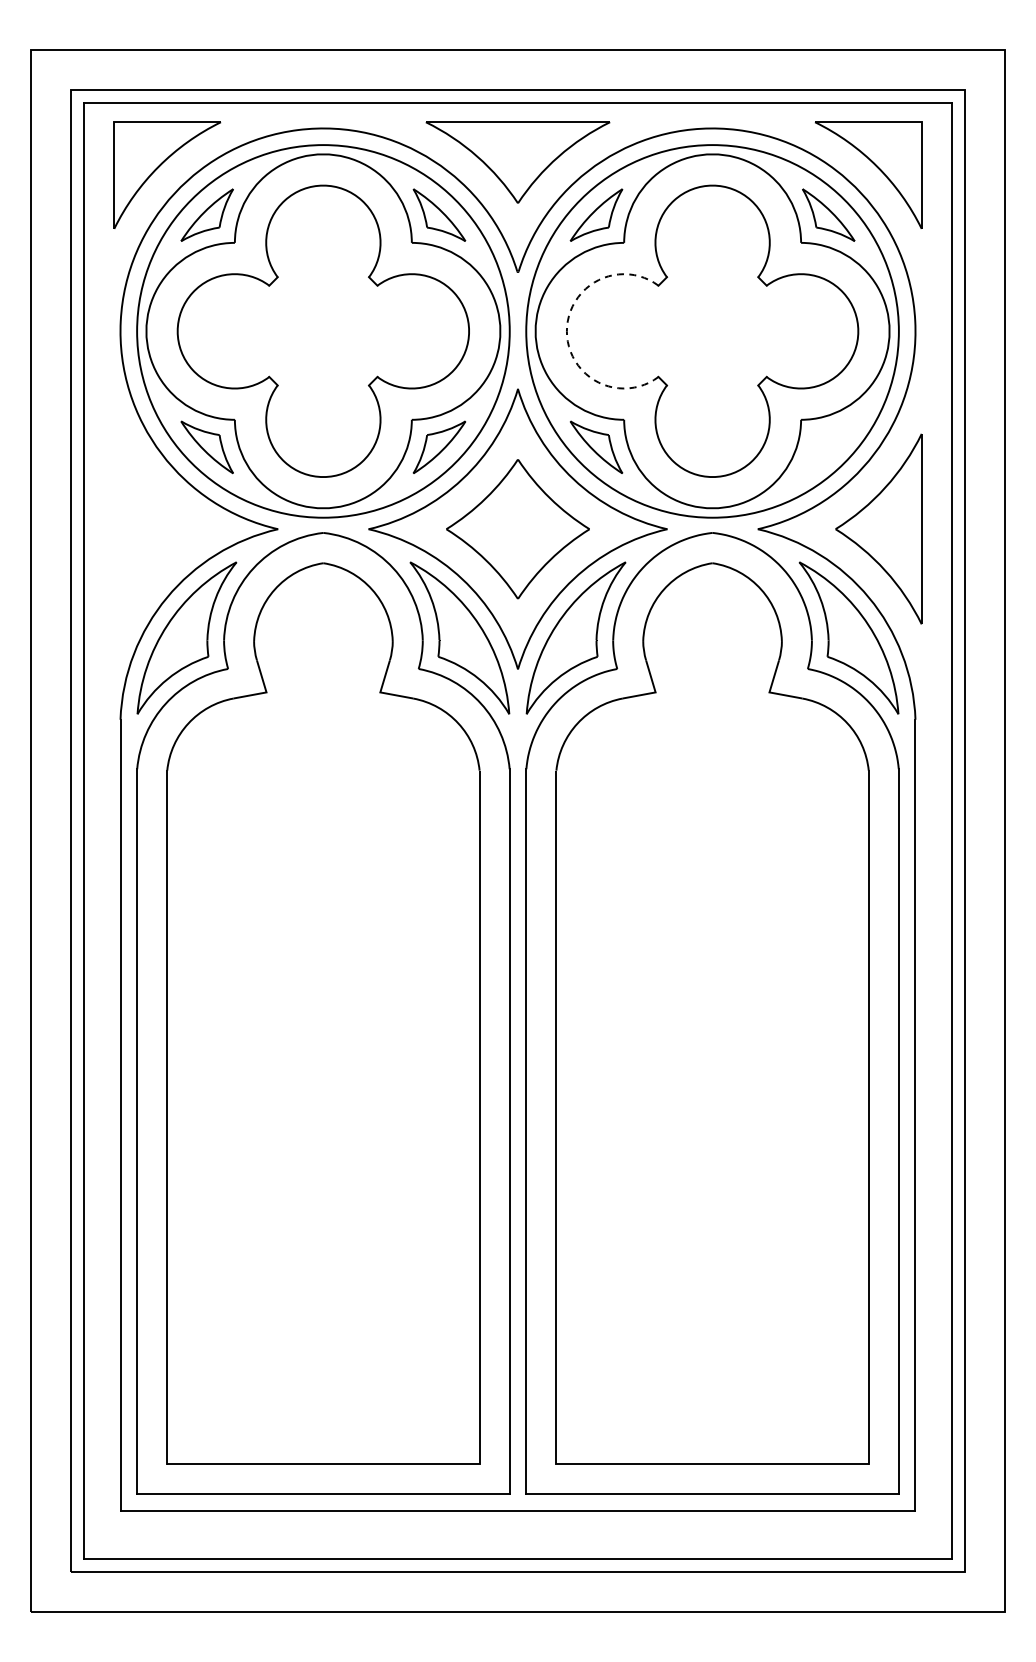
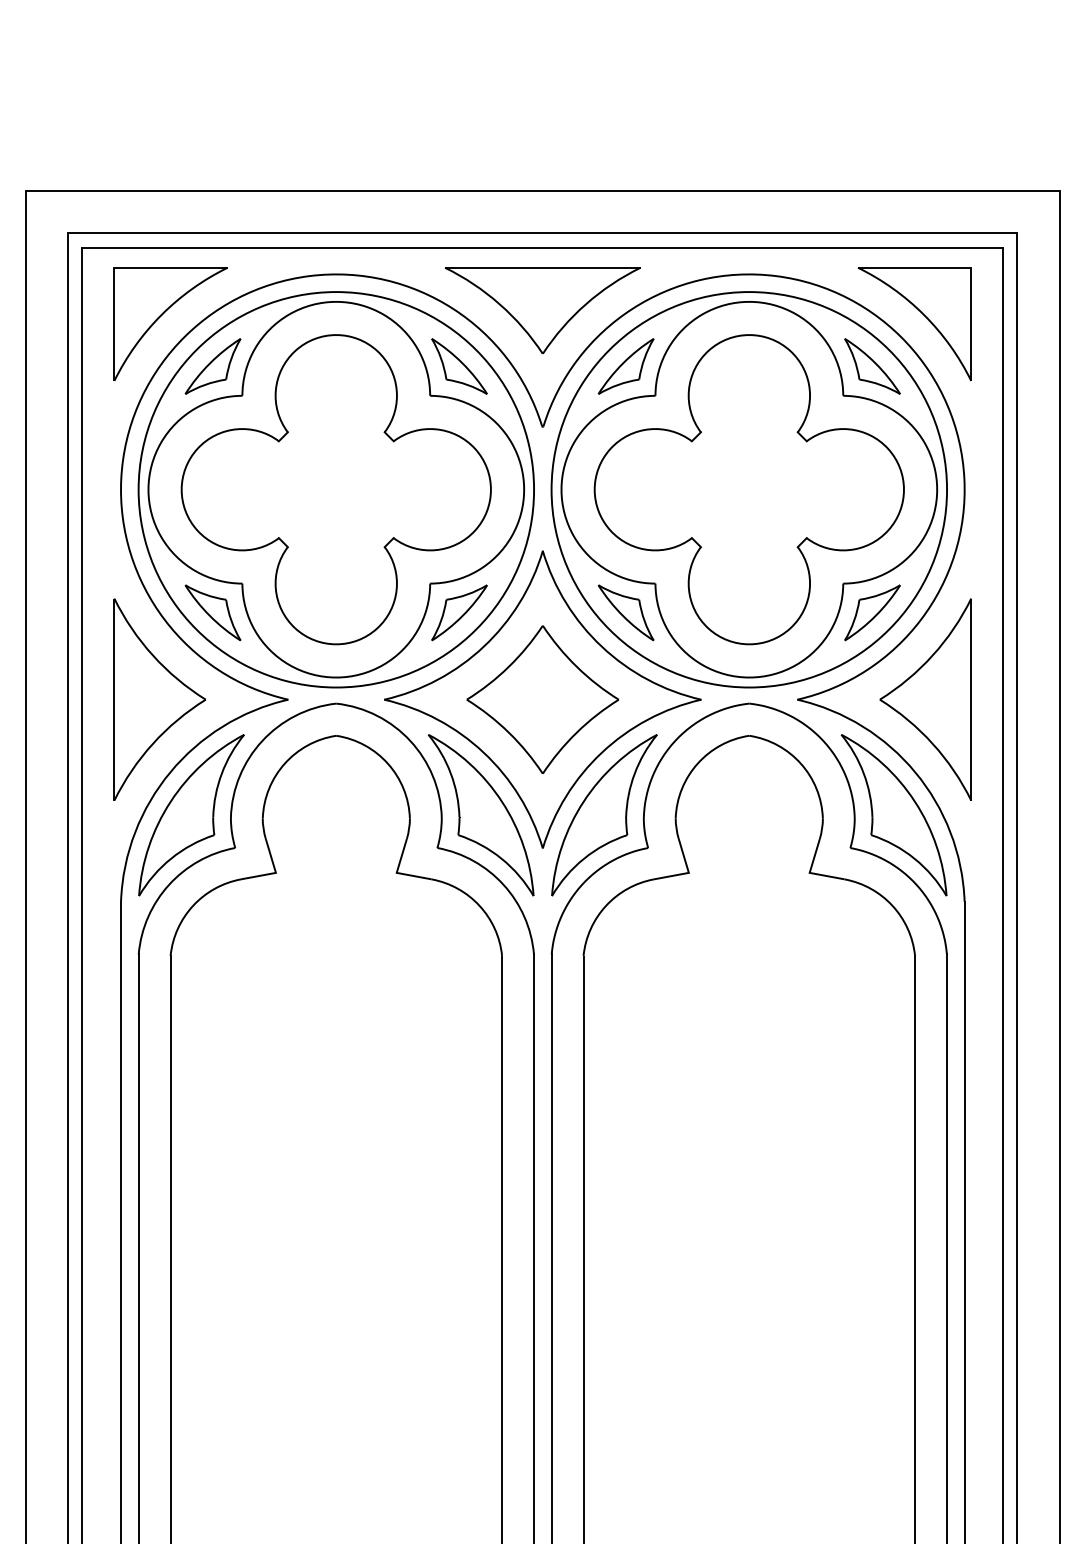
arc: (566, 331) -> (594, 489), dashed -> solid
part: (828, 447) -> (872, 612), added
part: (156, 528) -> (159, 698), added

